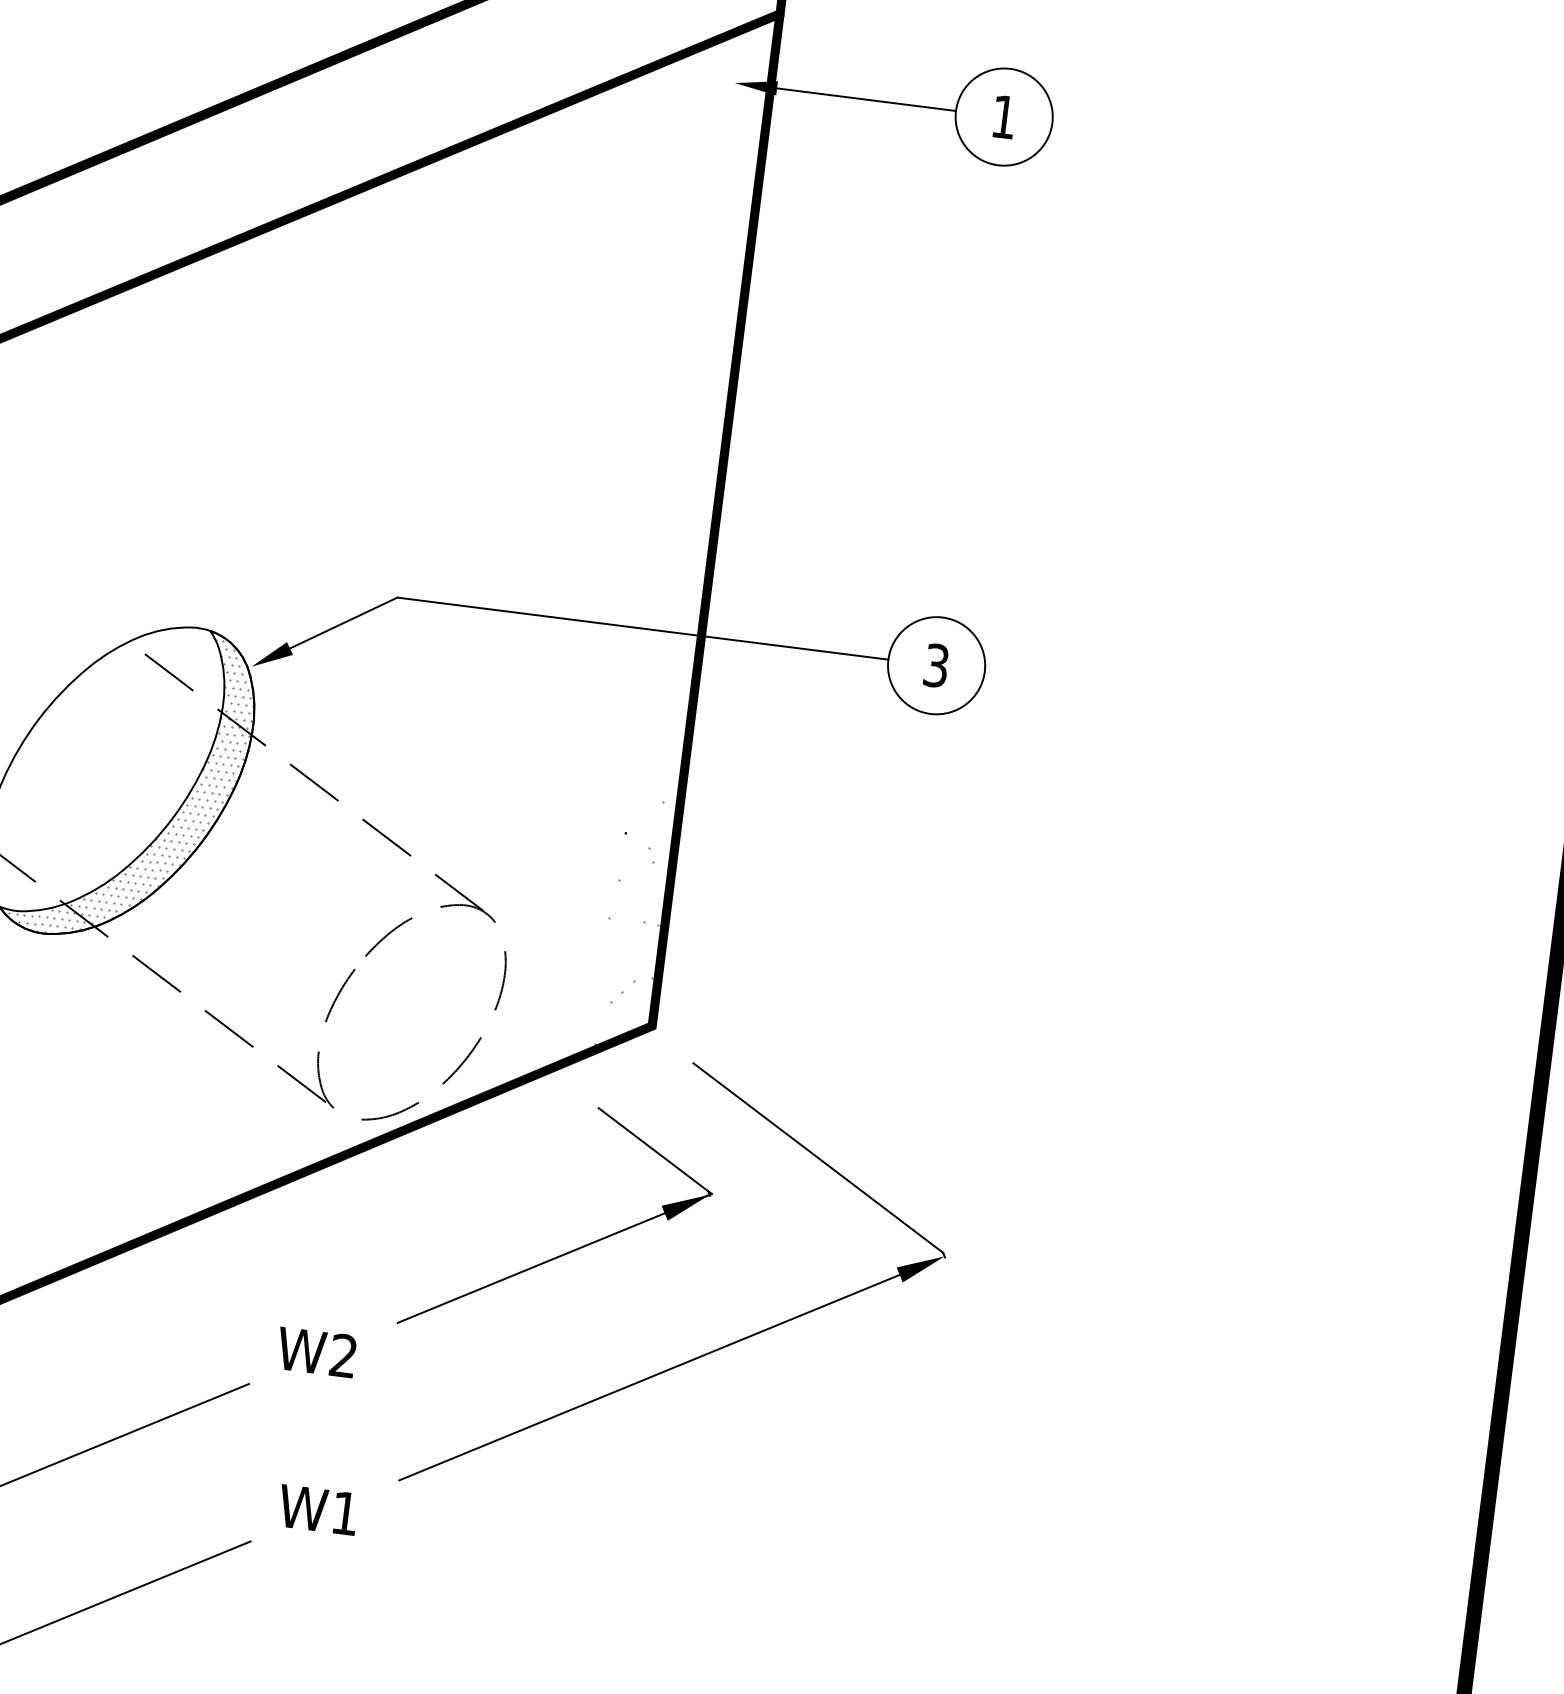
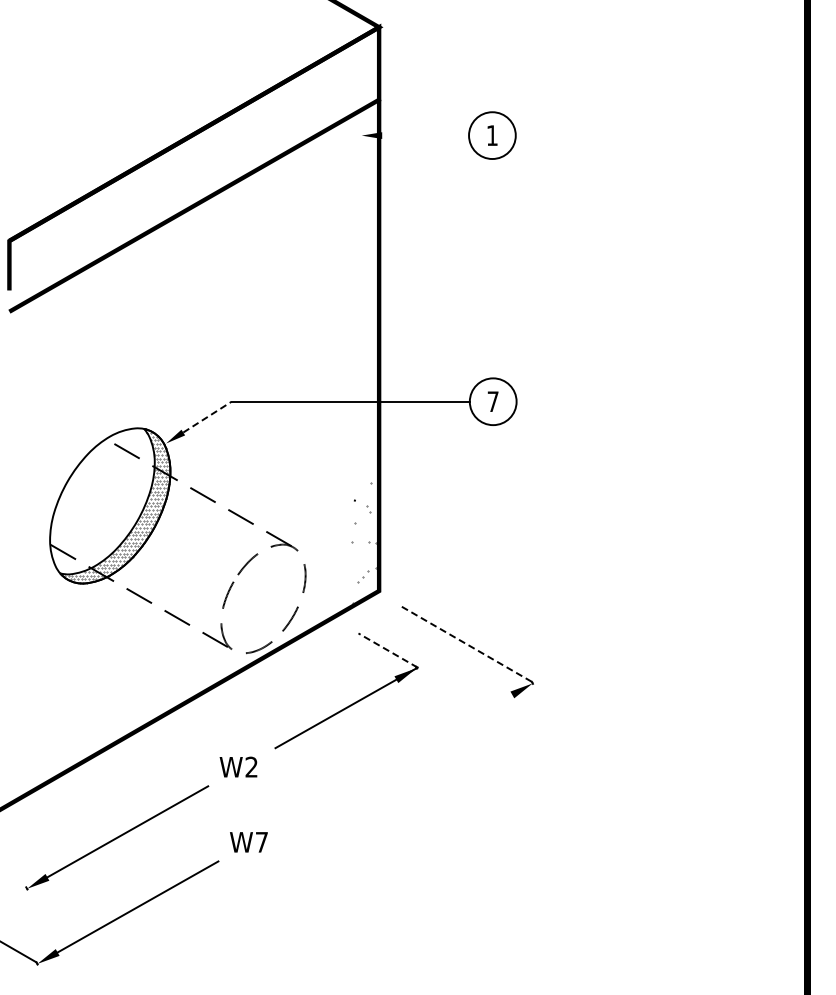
line: (866, 99) -> (425, 135), removed
line: (343, 623) -> (207, 417), solid -> dashed
text: (935, 665) -> (492, 401), 3 -> 7
line: (653, 1150) -> (387, 650), solid -> dashed
line: (816, 1156) -> (465, 643), solid -> dashed
line: (648, 1376) -> (398, 758), removed
text: (344, 1513) -> (261, 842), W1 -> W7

